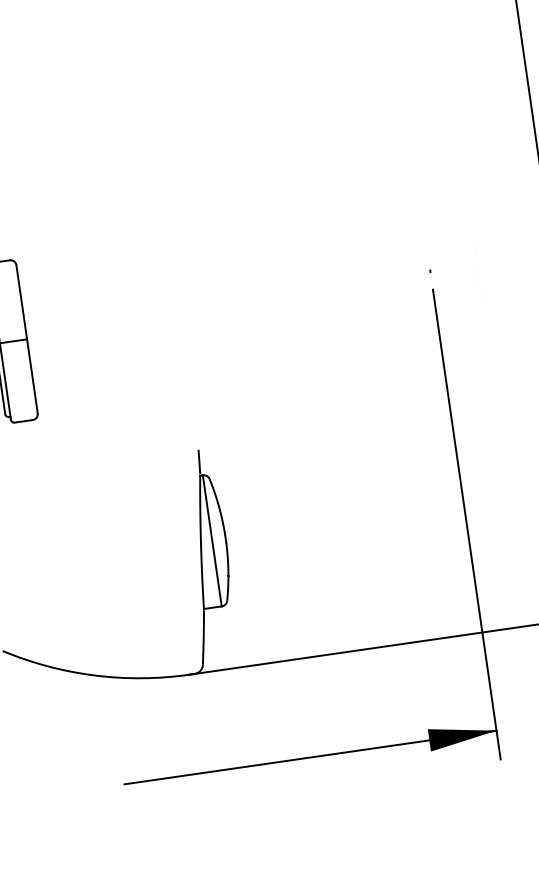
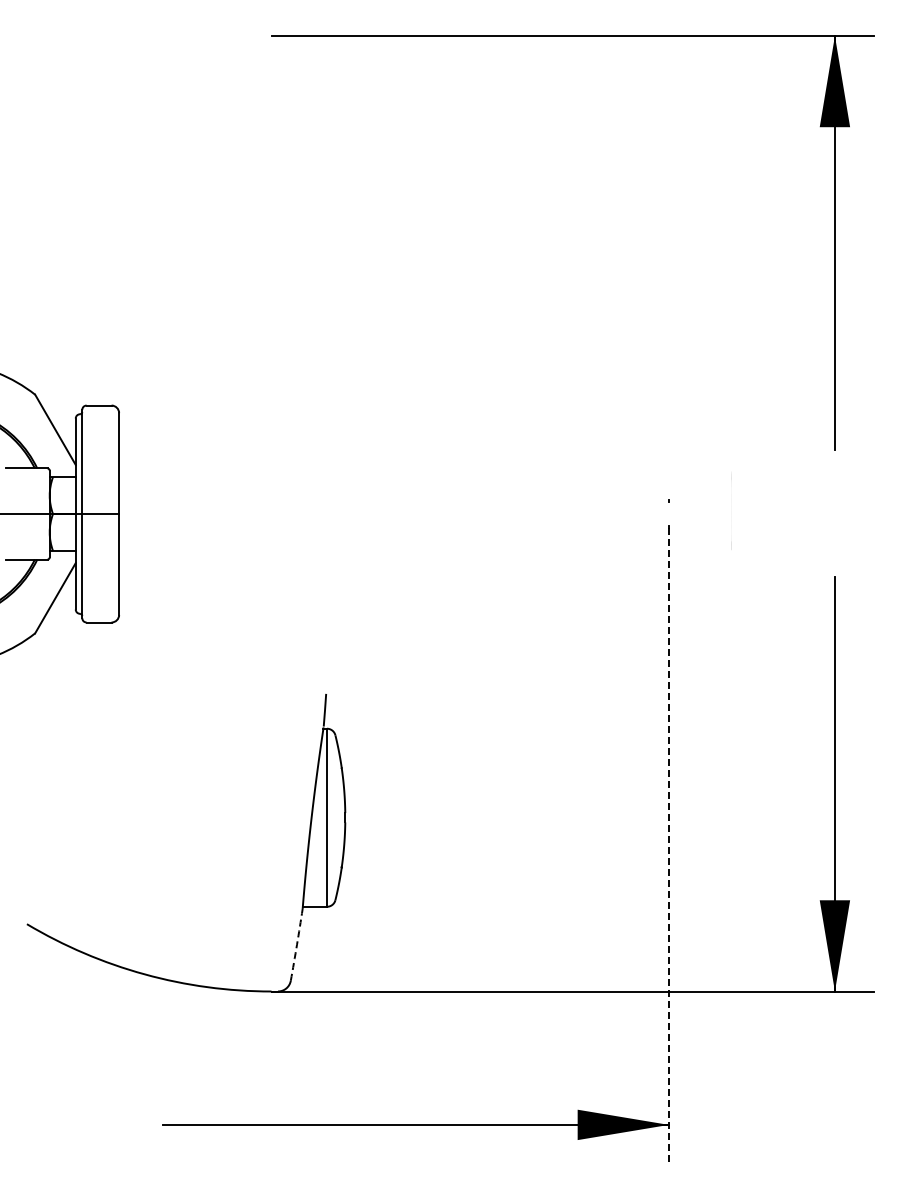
line: (466, 525) -> (668, 846), solid -> dashed
arc: (203, 637) -> (296, 944), solid -> dashed

